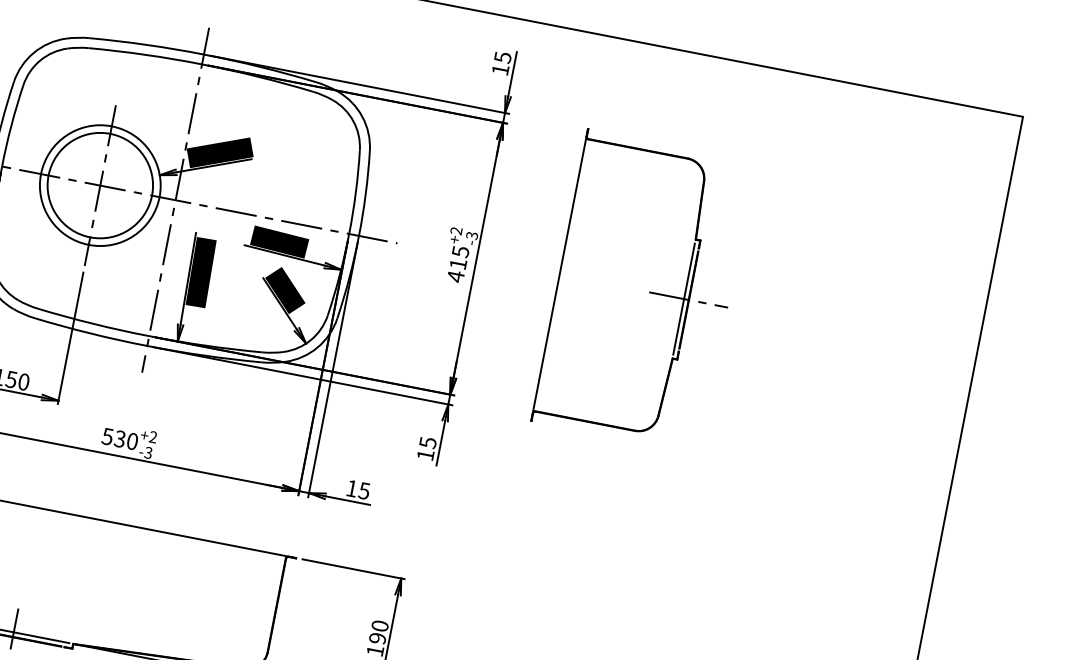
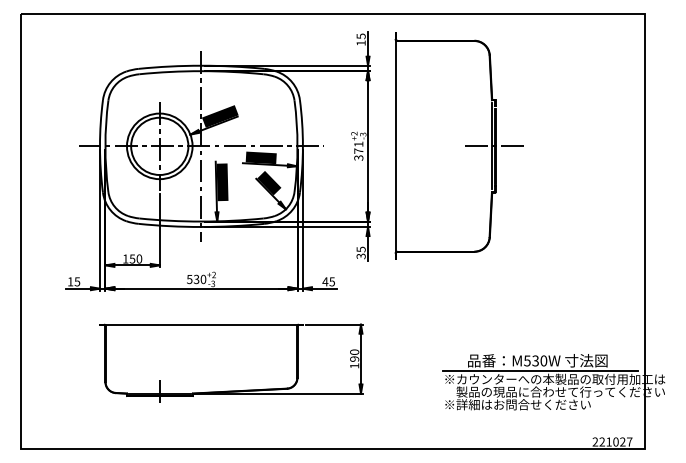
text: (457, 264) -> (358, 151), 415 -> 371
part: (641, 291) -> (459, 146), size x1.4
text: (424, 455) -> (360, 256), 15 -> 35
text: (352, 488) -> (325, 281), 15 -> 45

